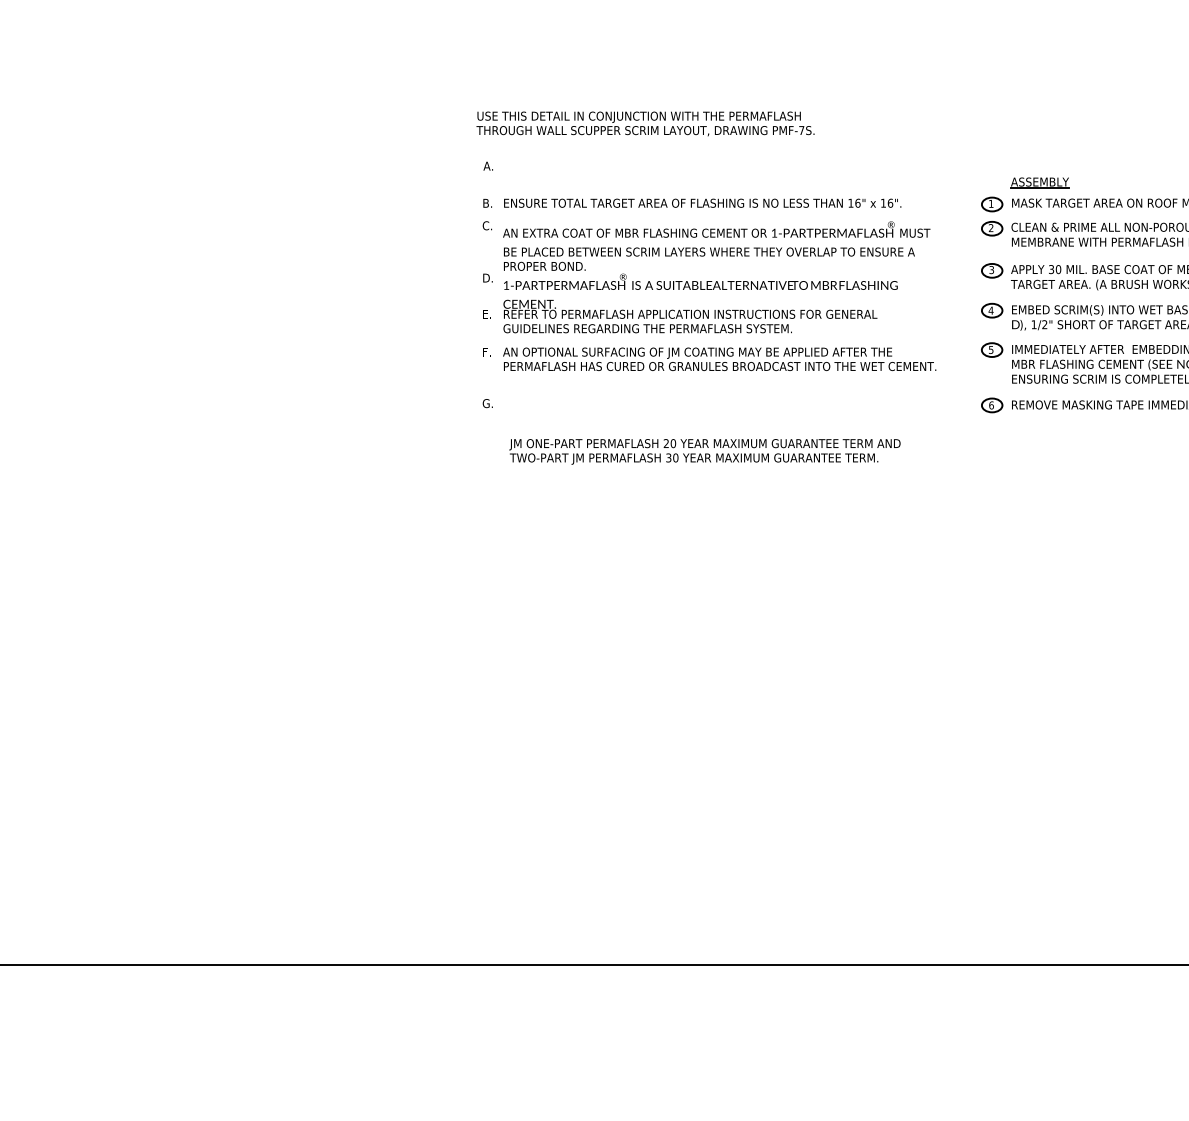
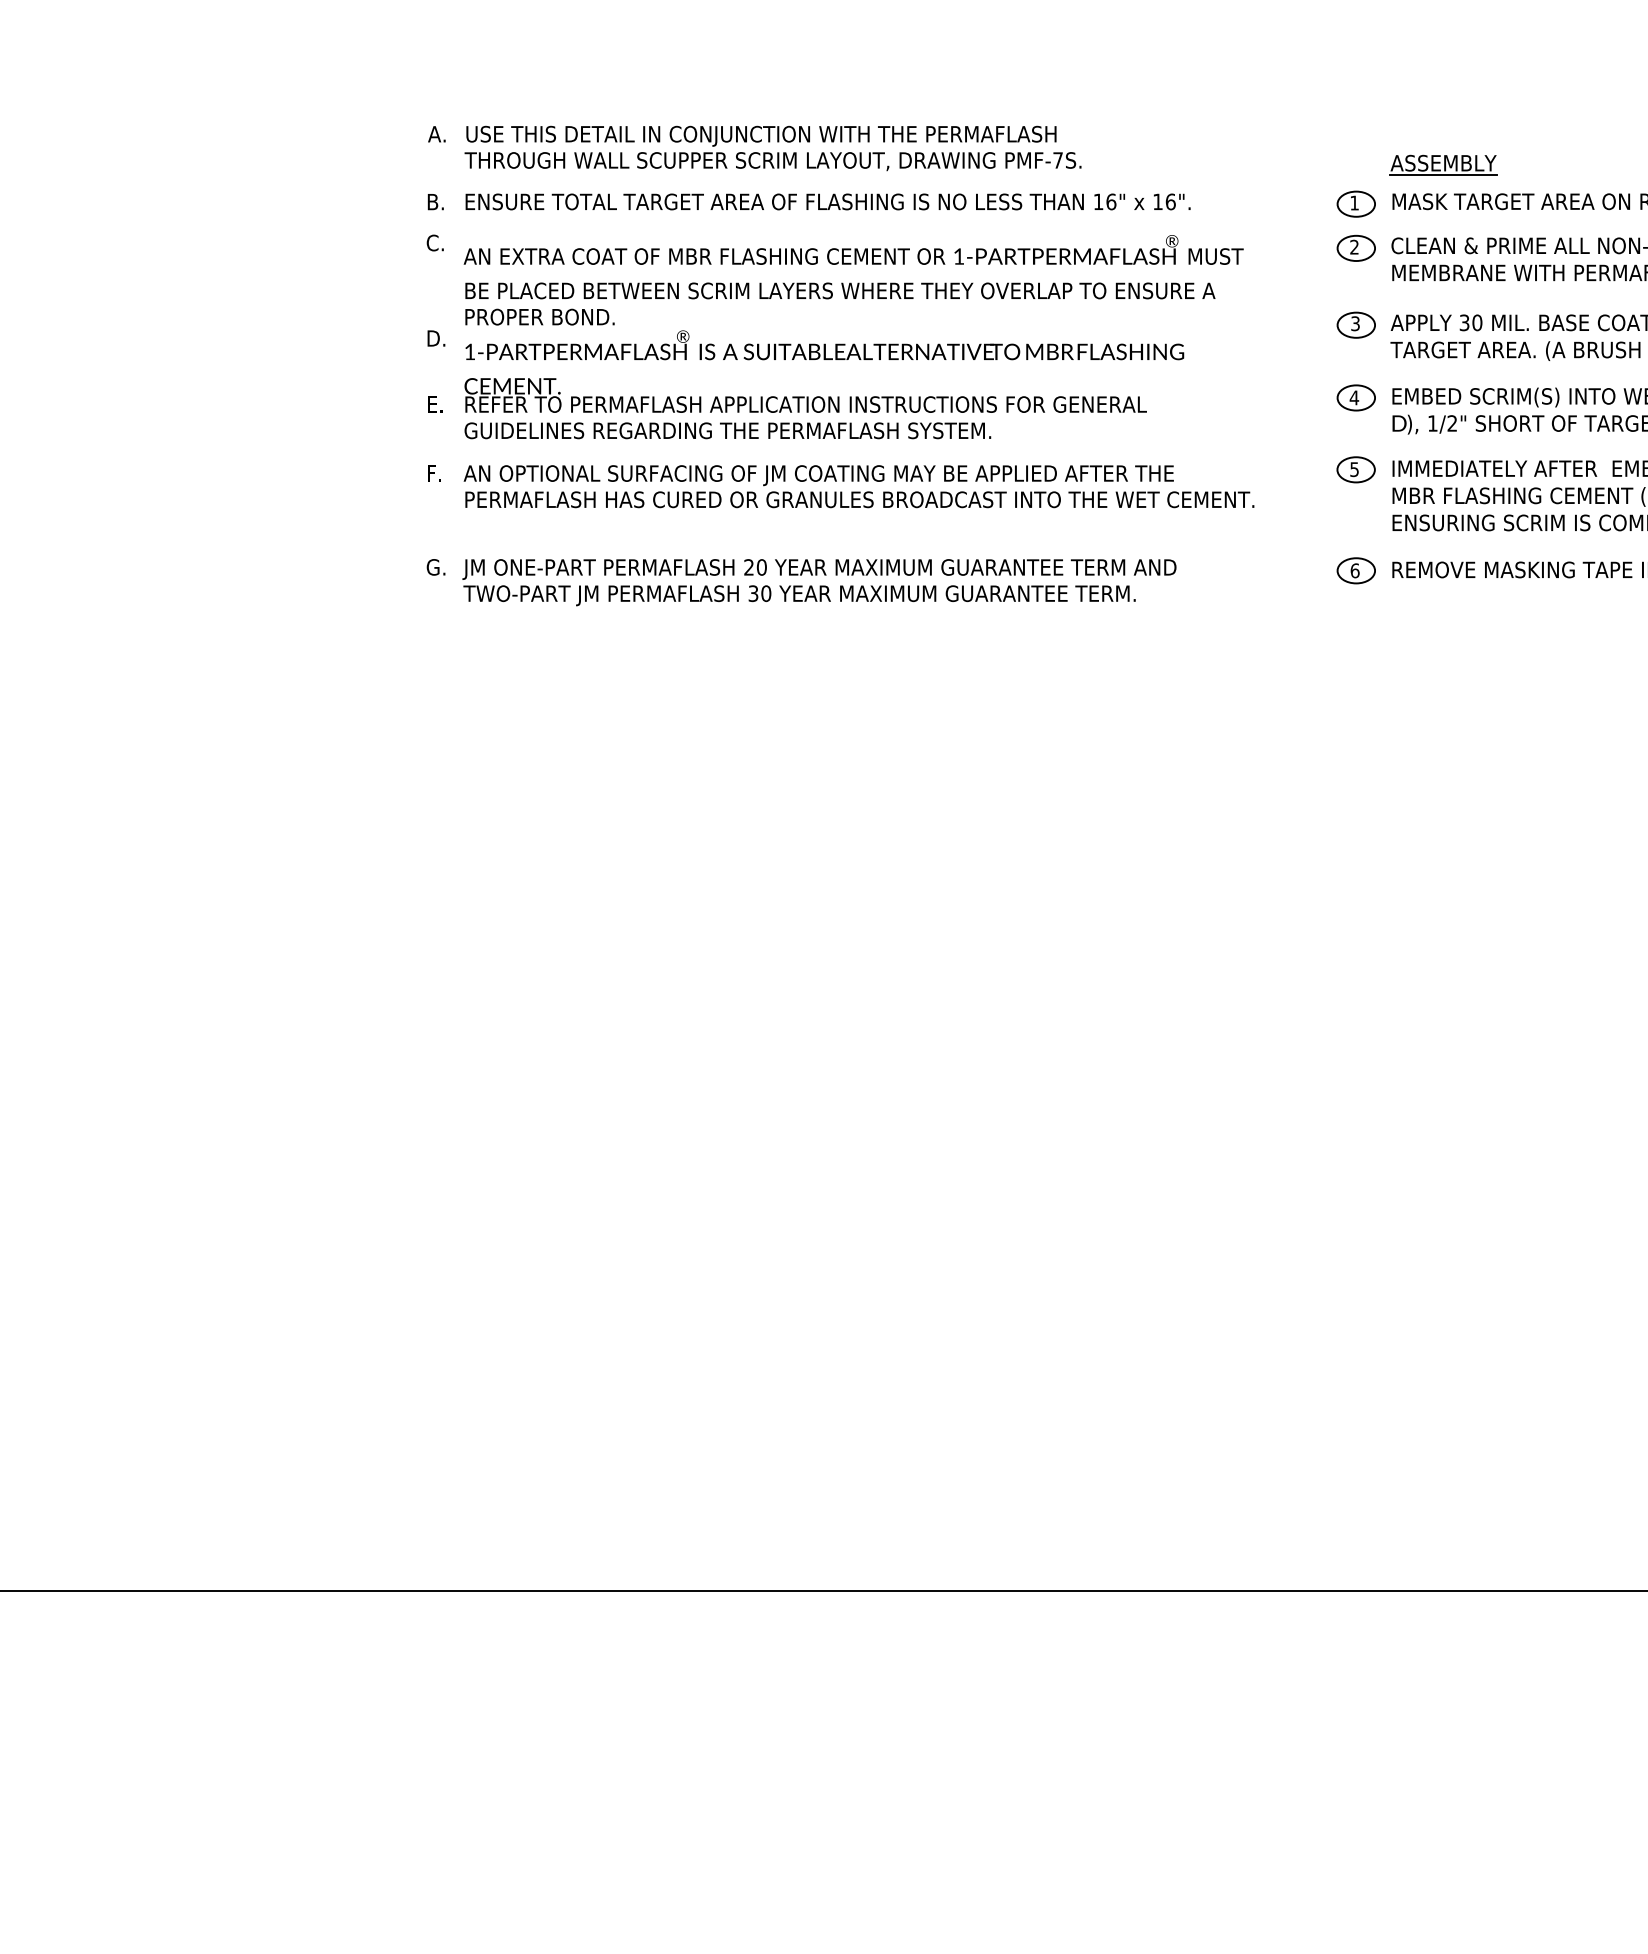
text: (645, 123) -> (773, 147), moved
text: (704, 451) -> (818, 581), moved

